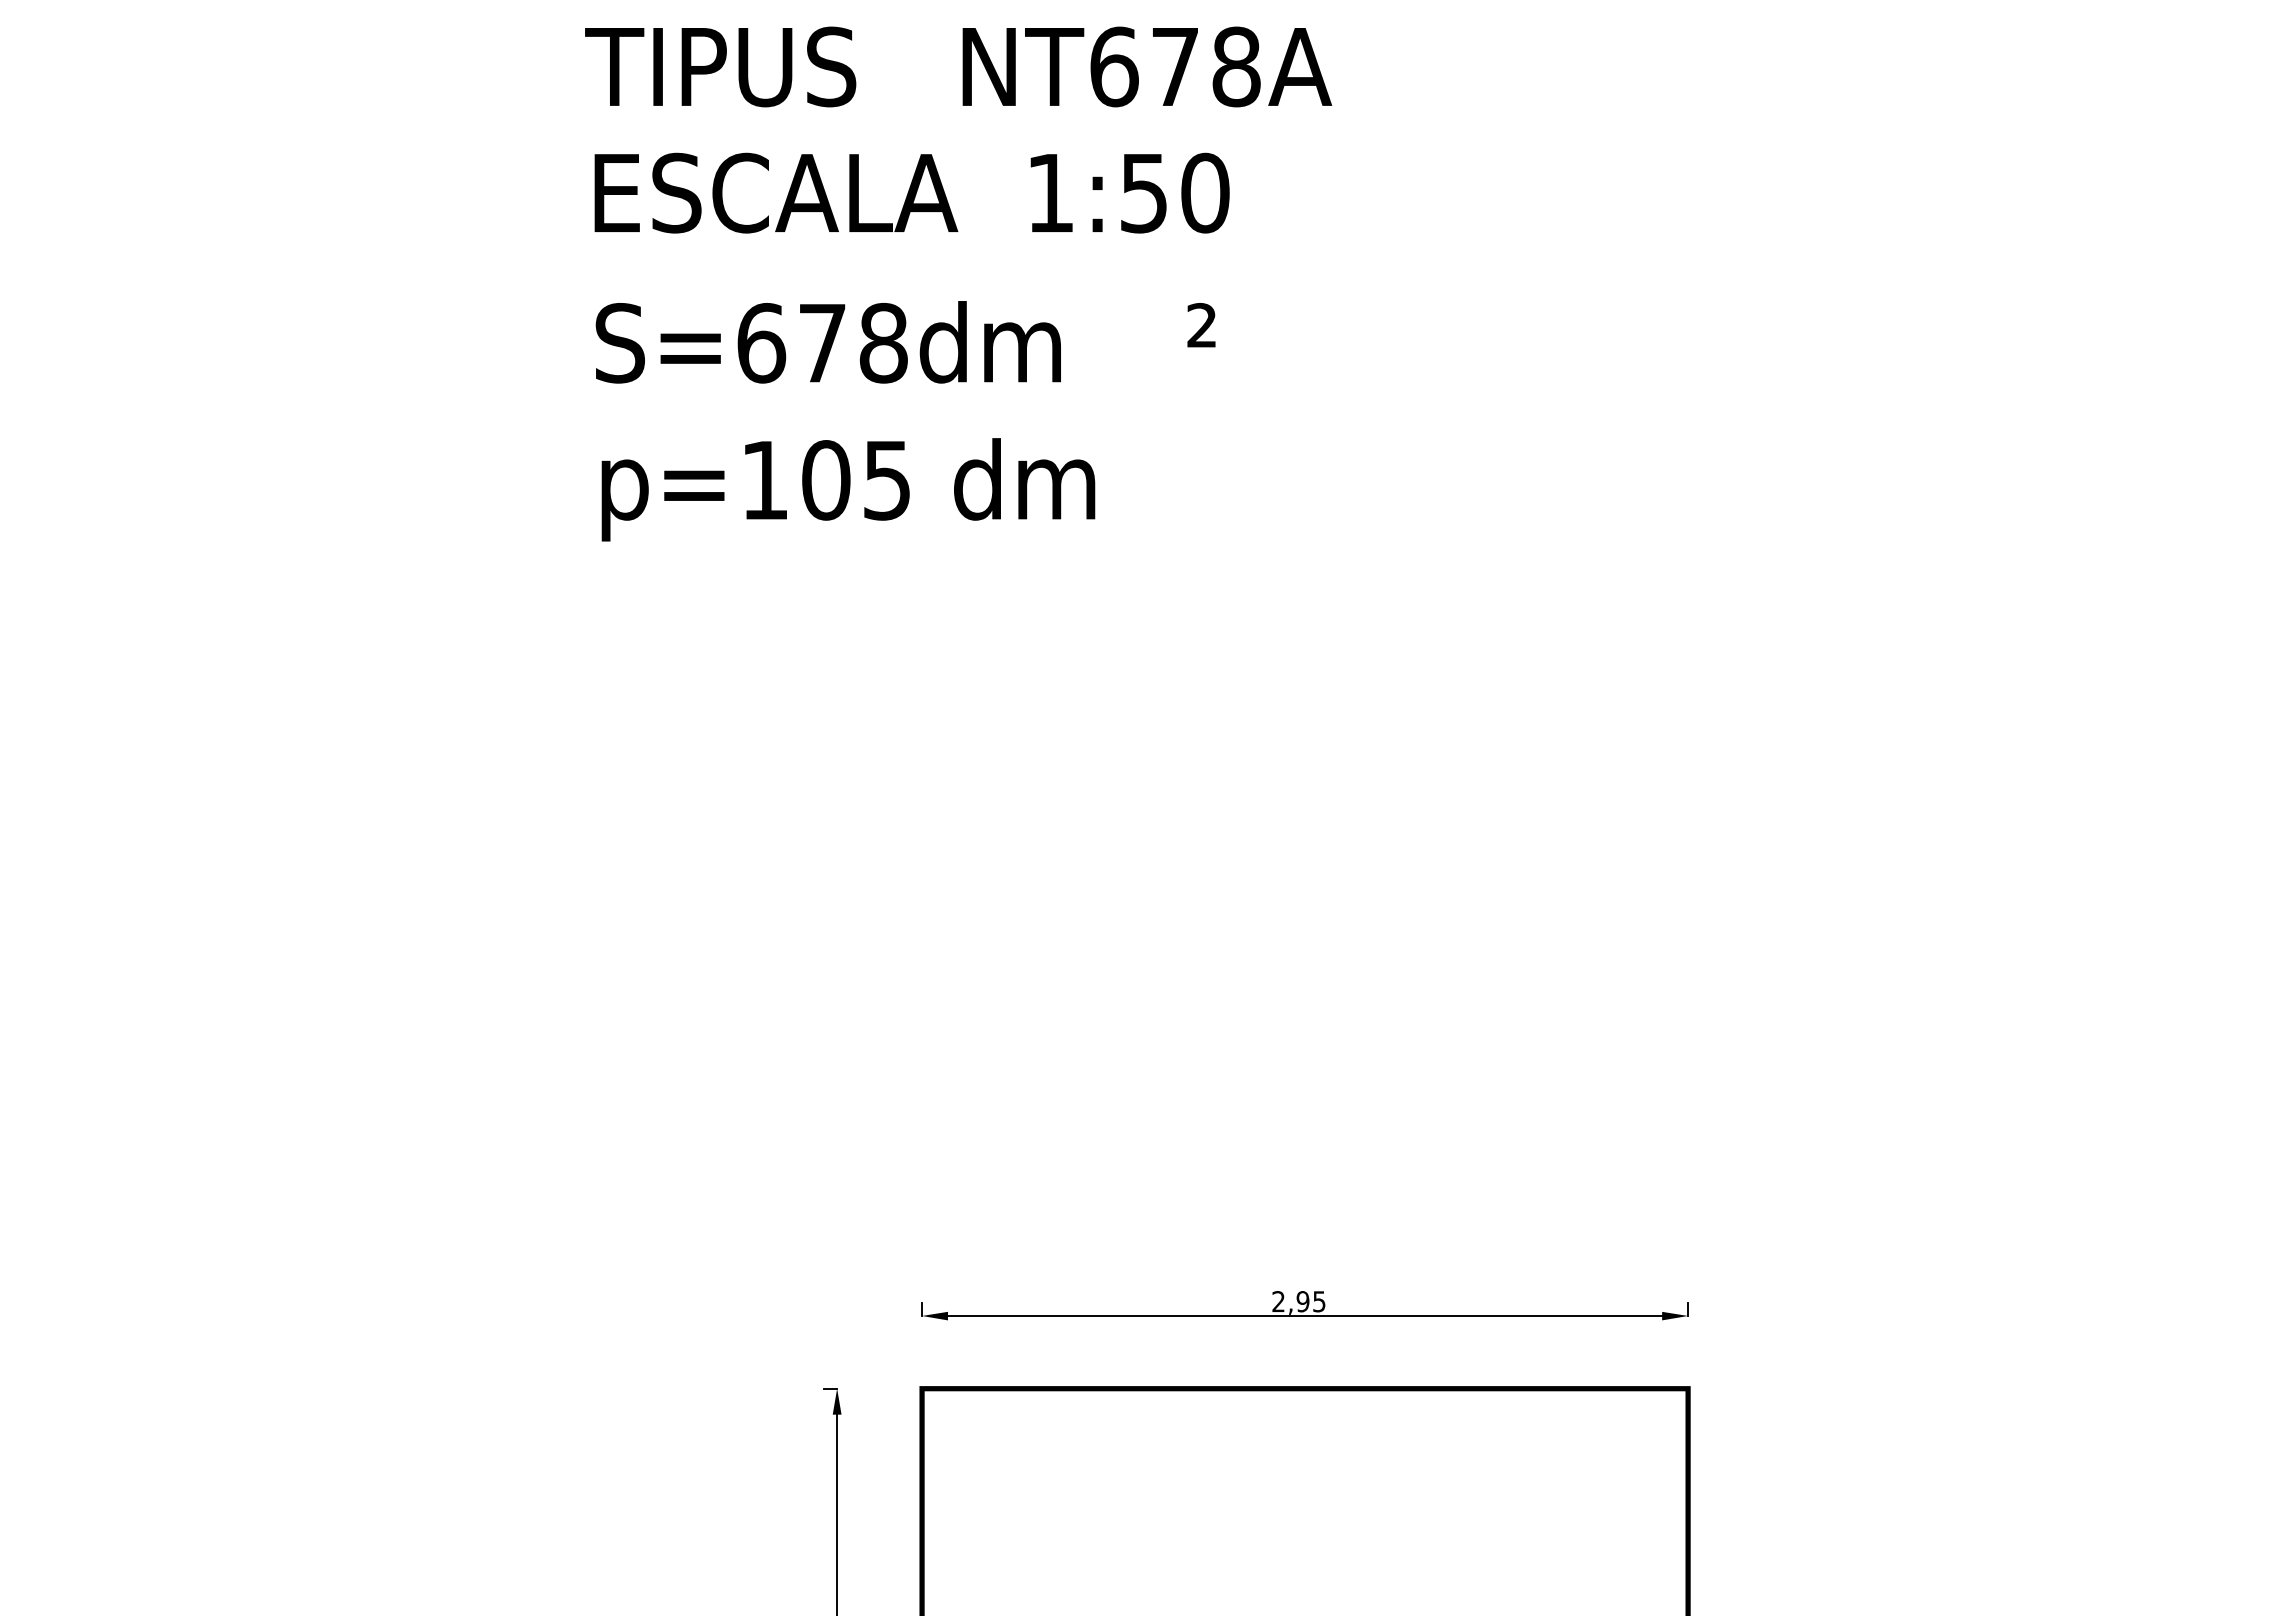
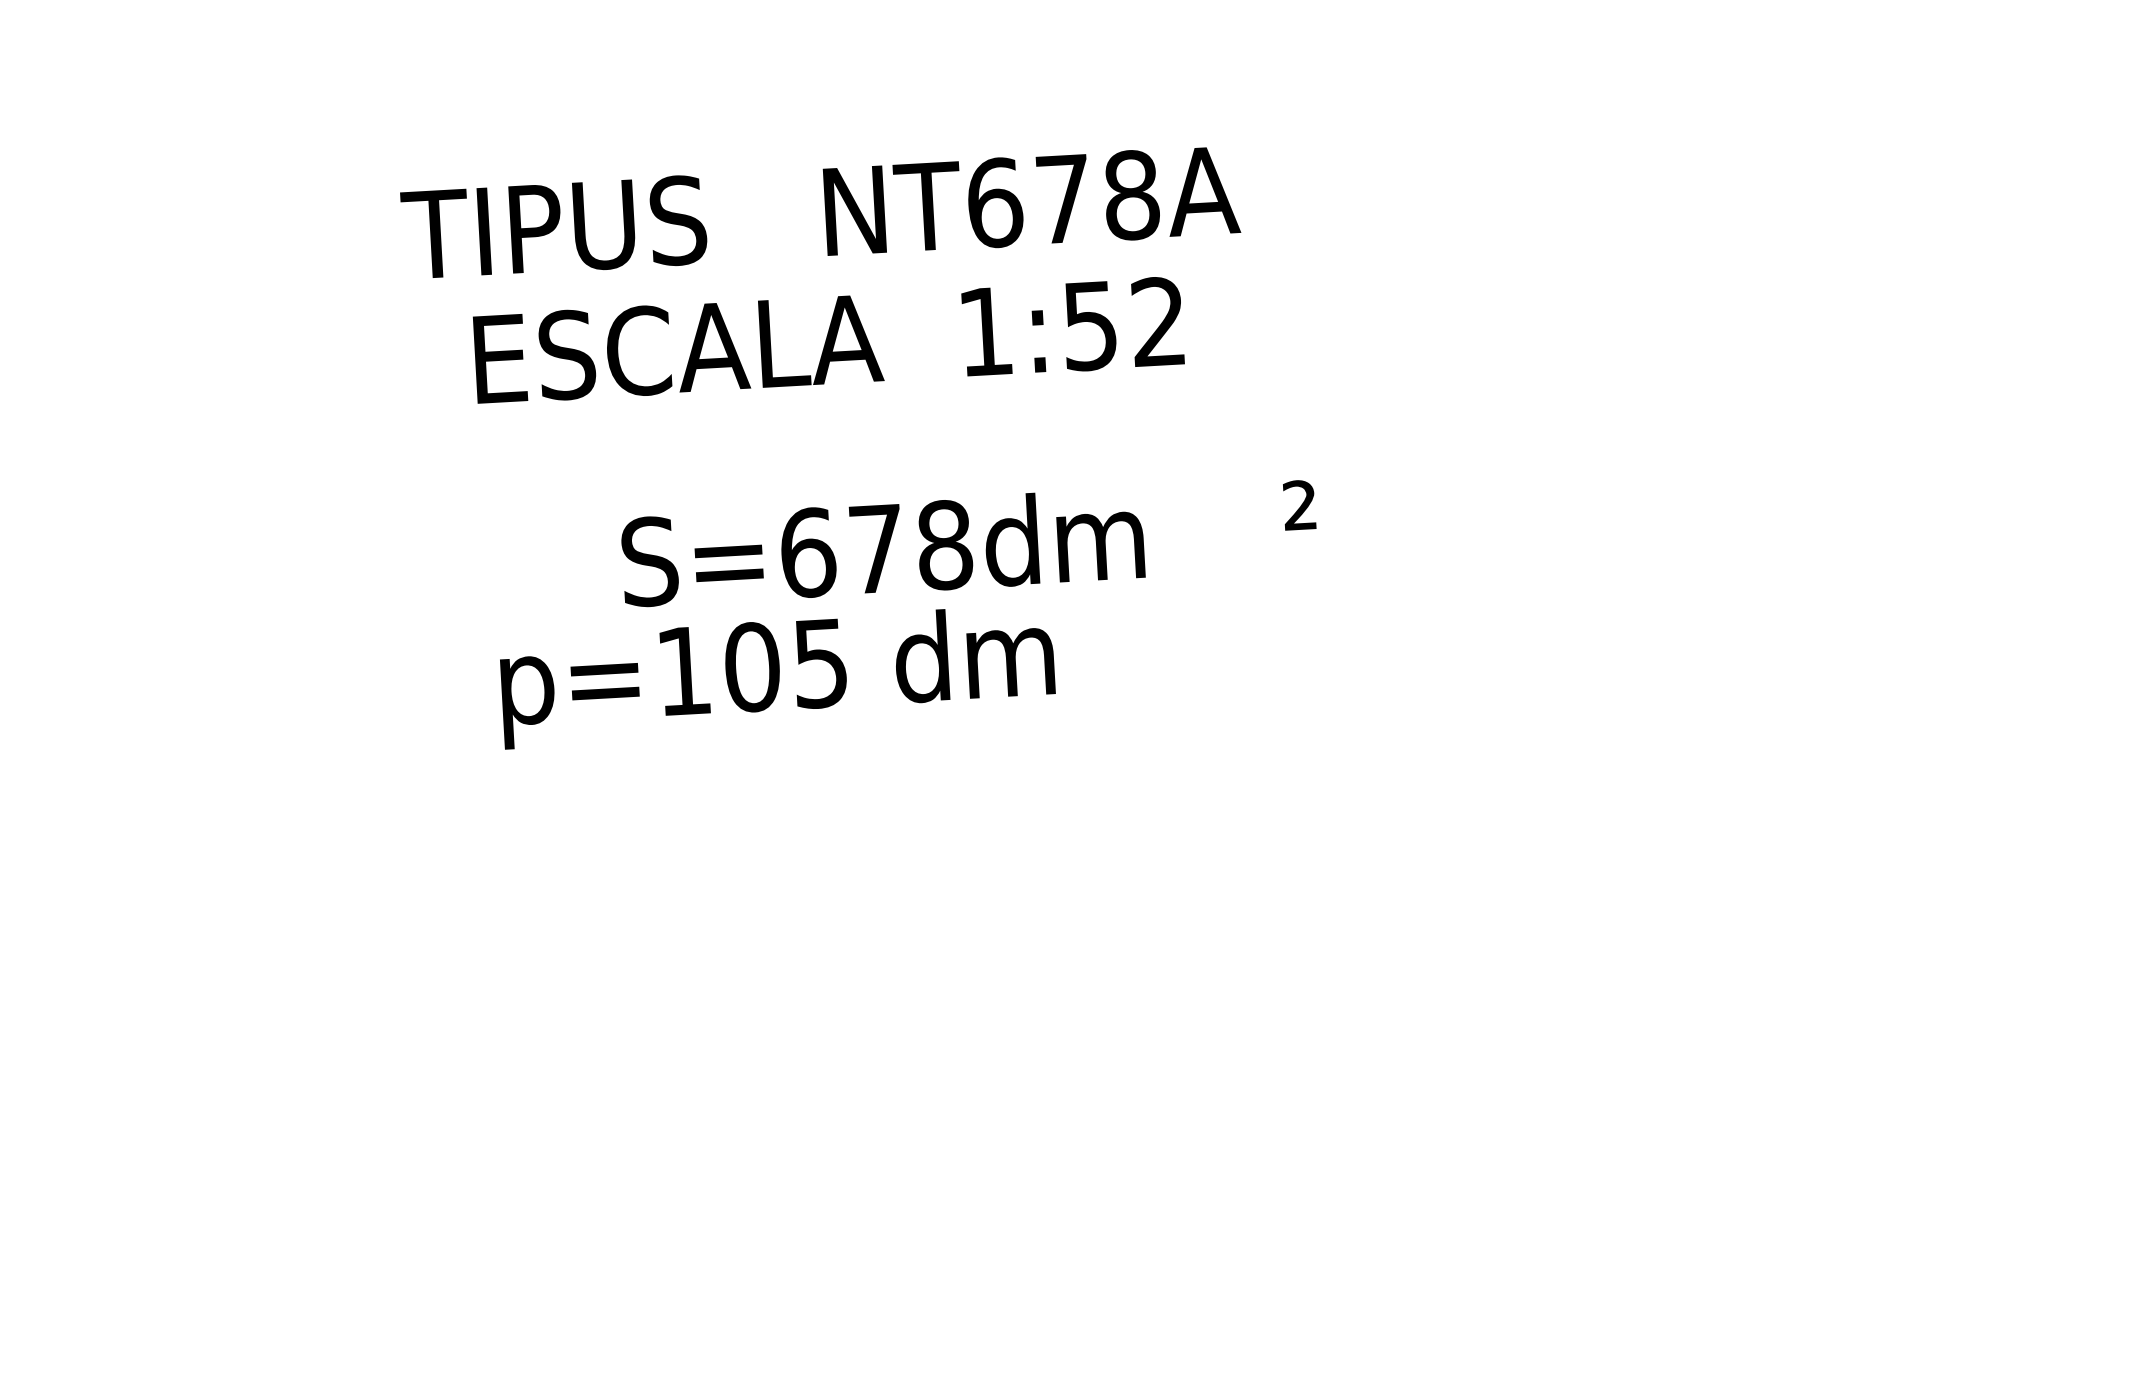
text: (958, 66) -> (820, 212), moved
text: (1205, 192) -> (1158, 321), 1:50 -> 1:52
text: (905, 342) -> (969, 542), moved

